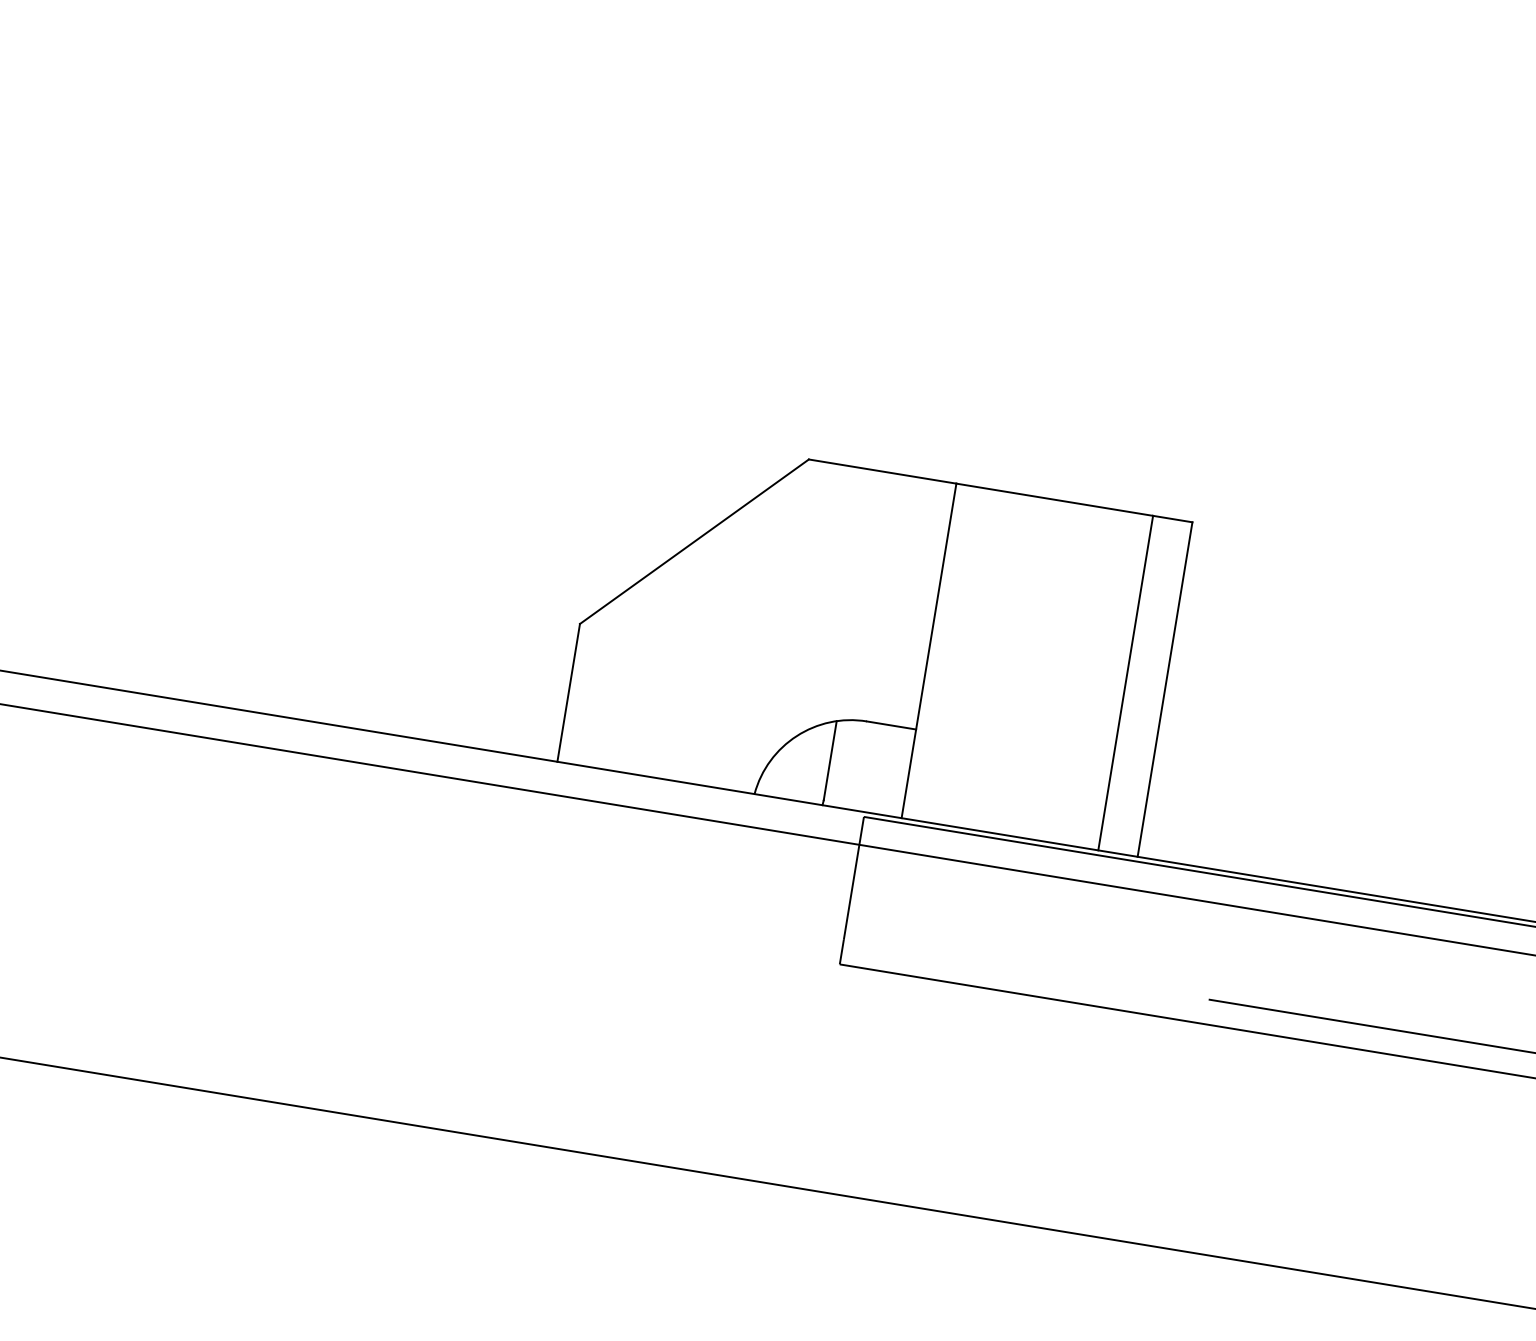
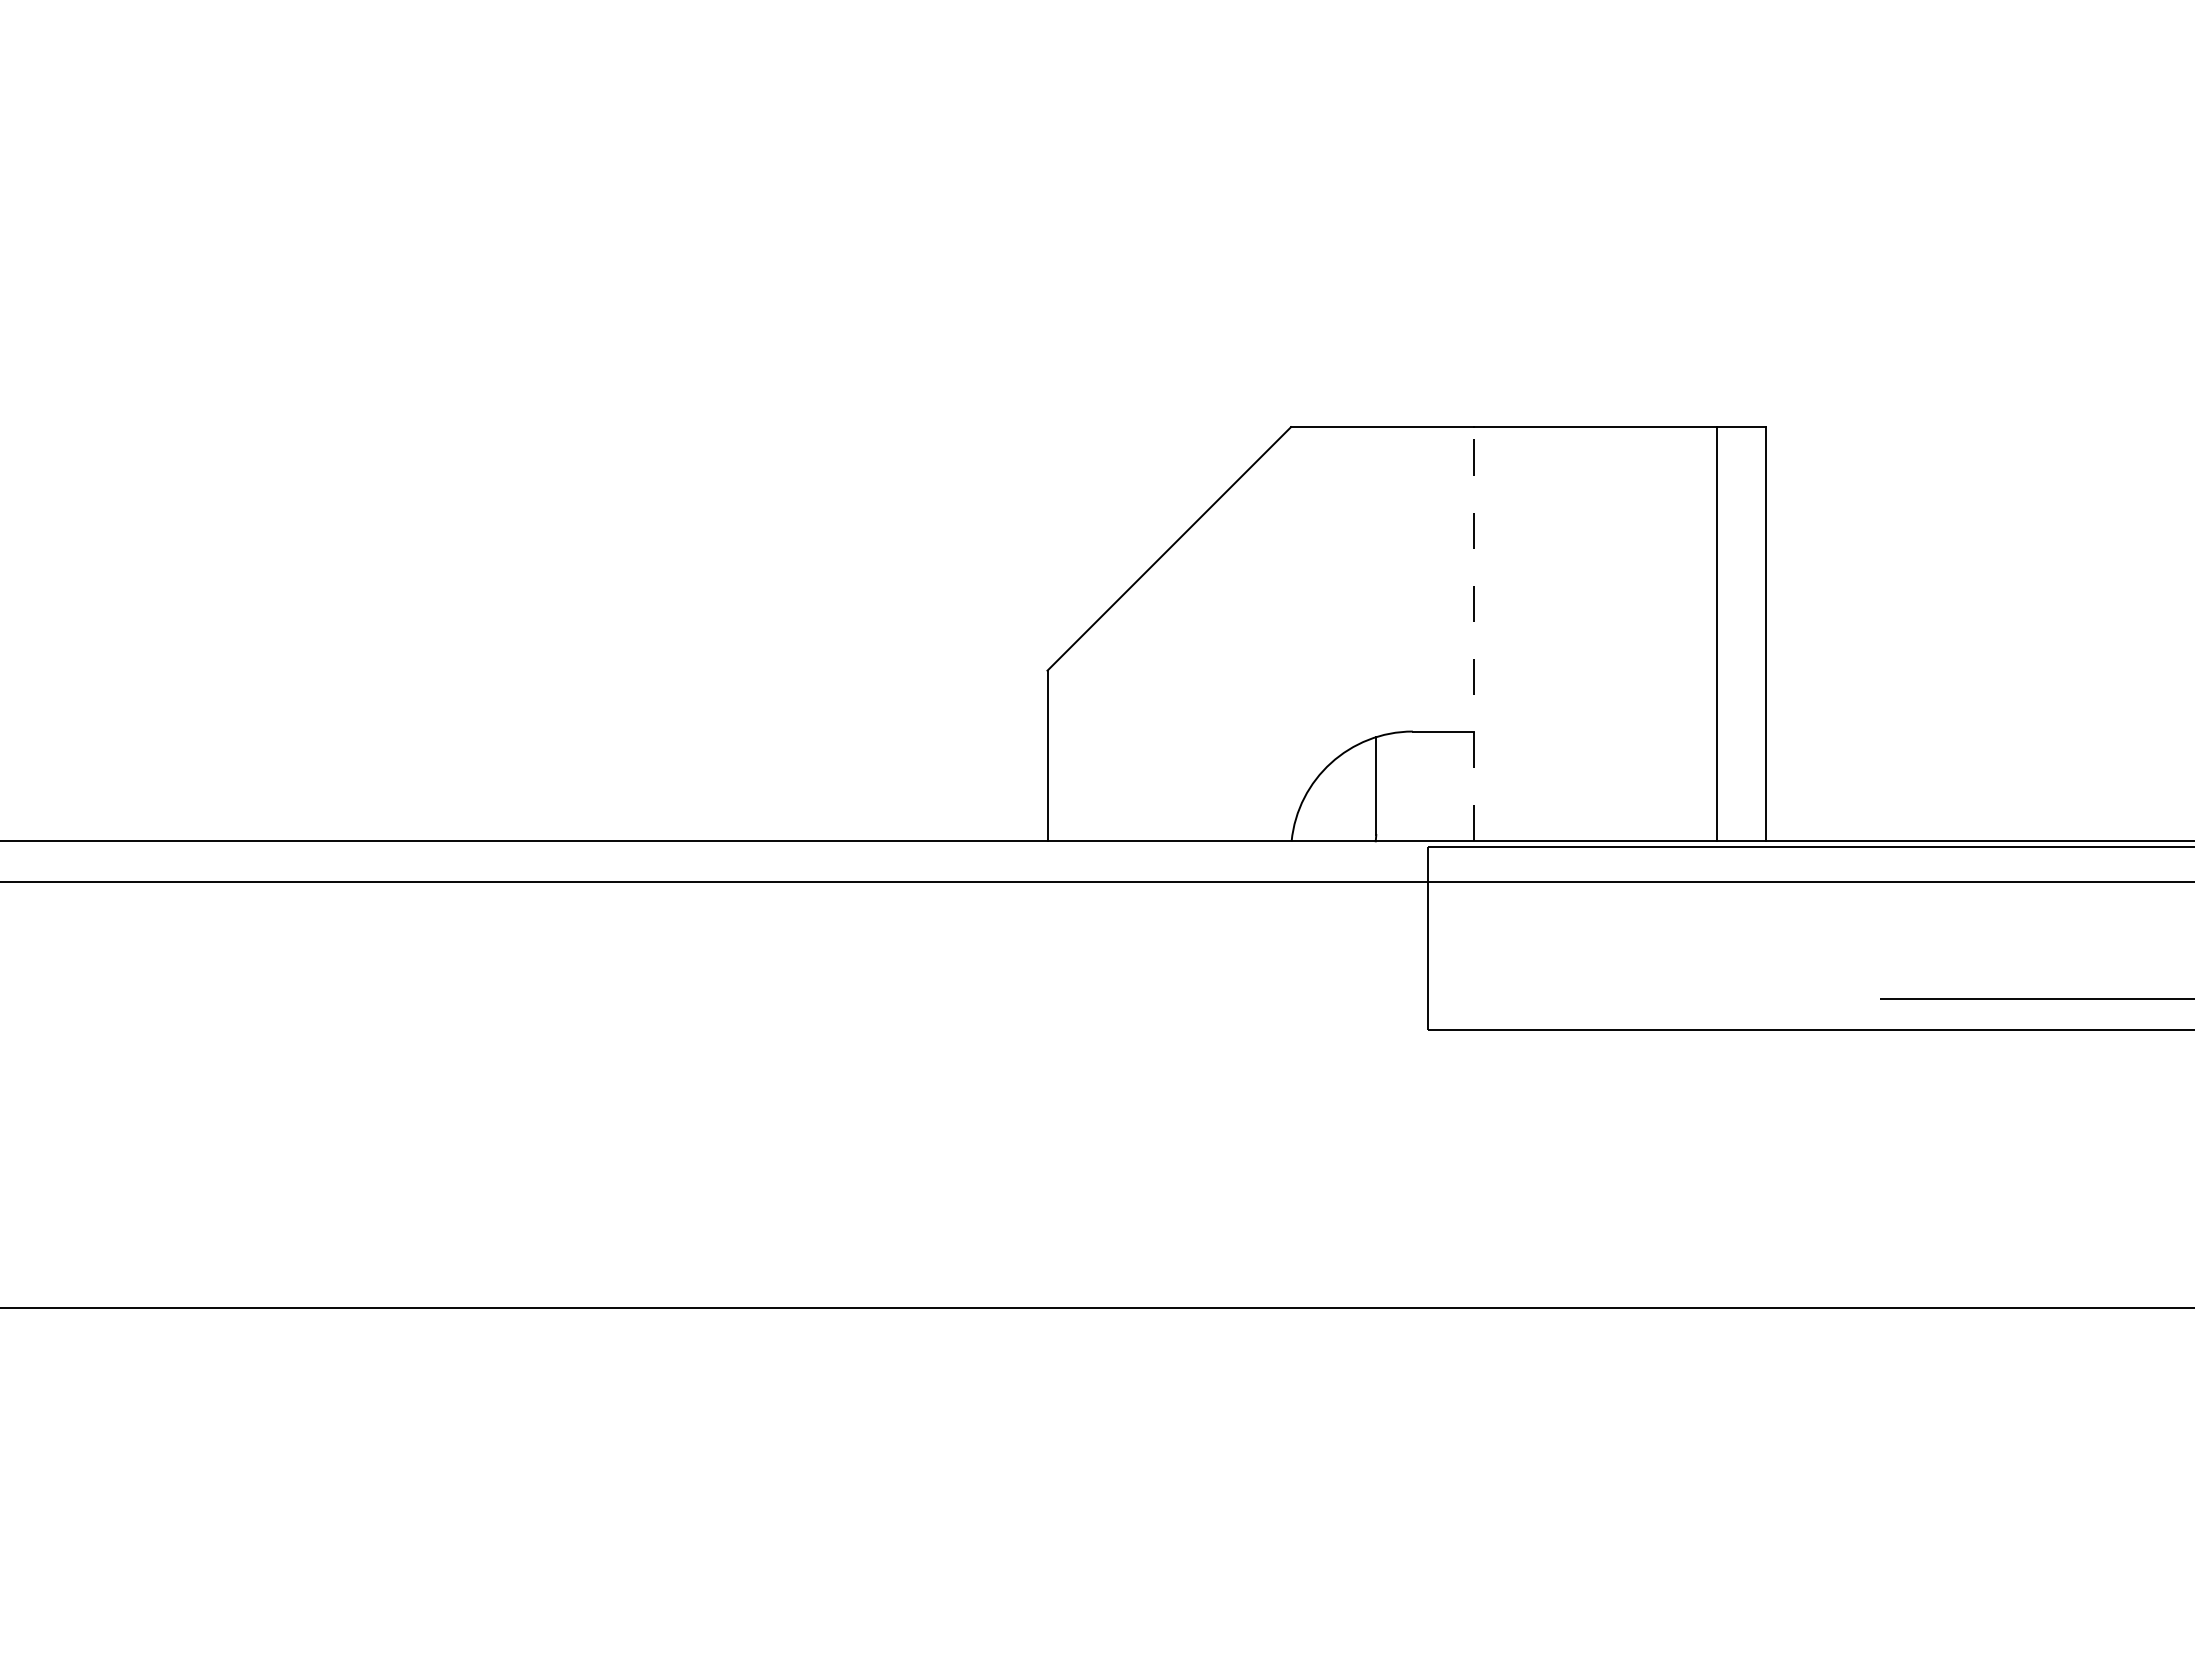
line: (928, 650) -> (1473, 633), solid -> dashed

